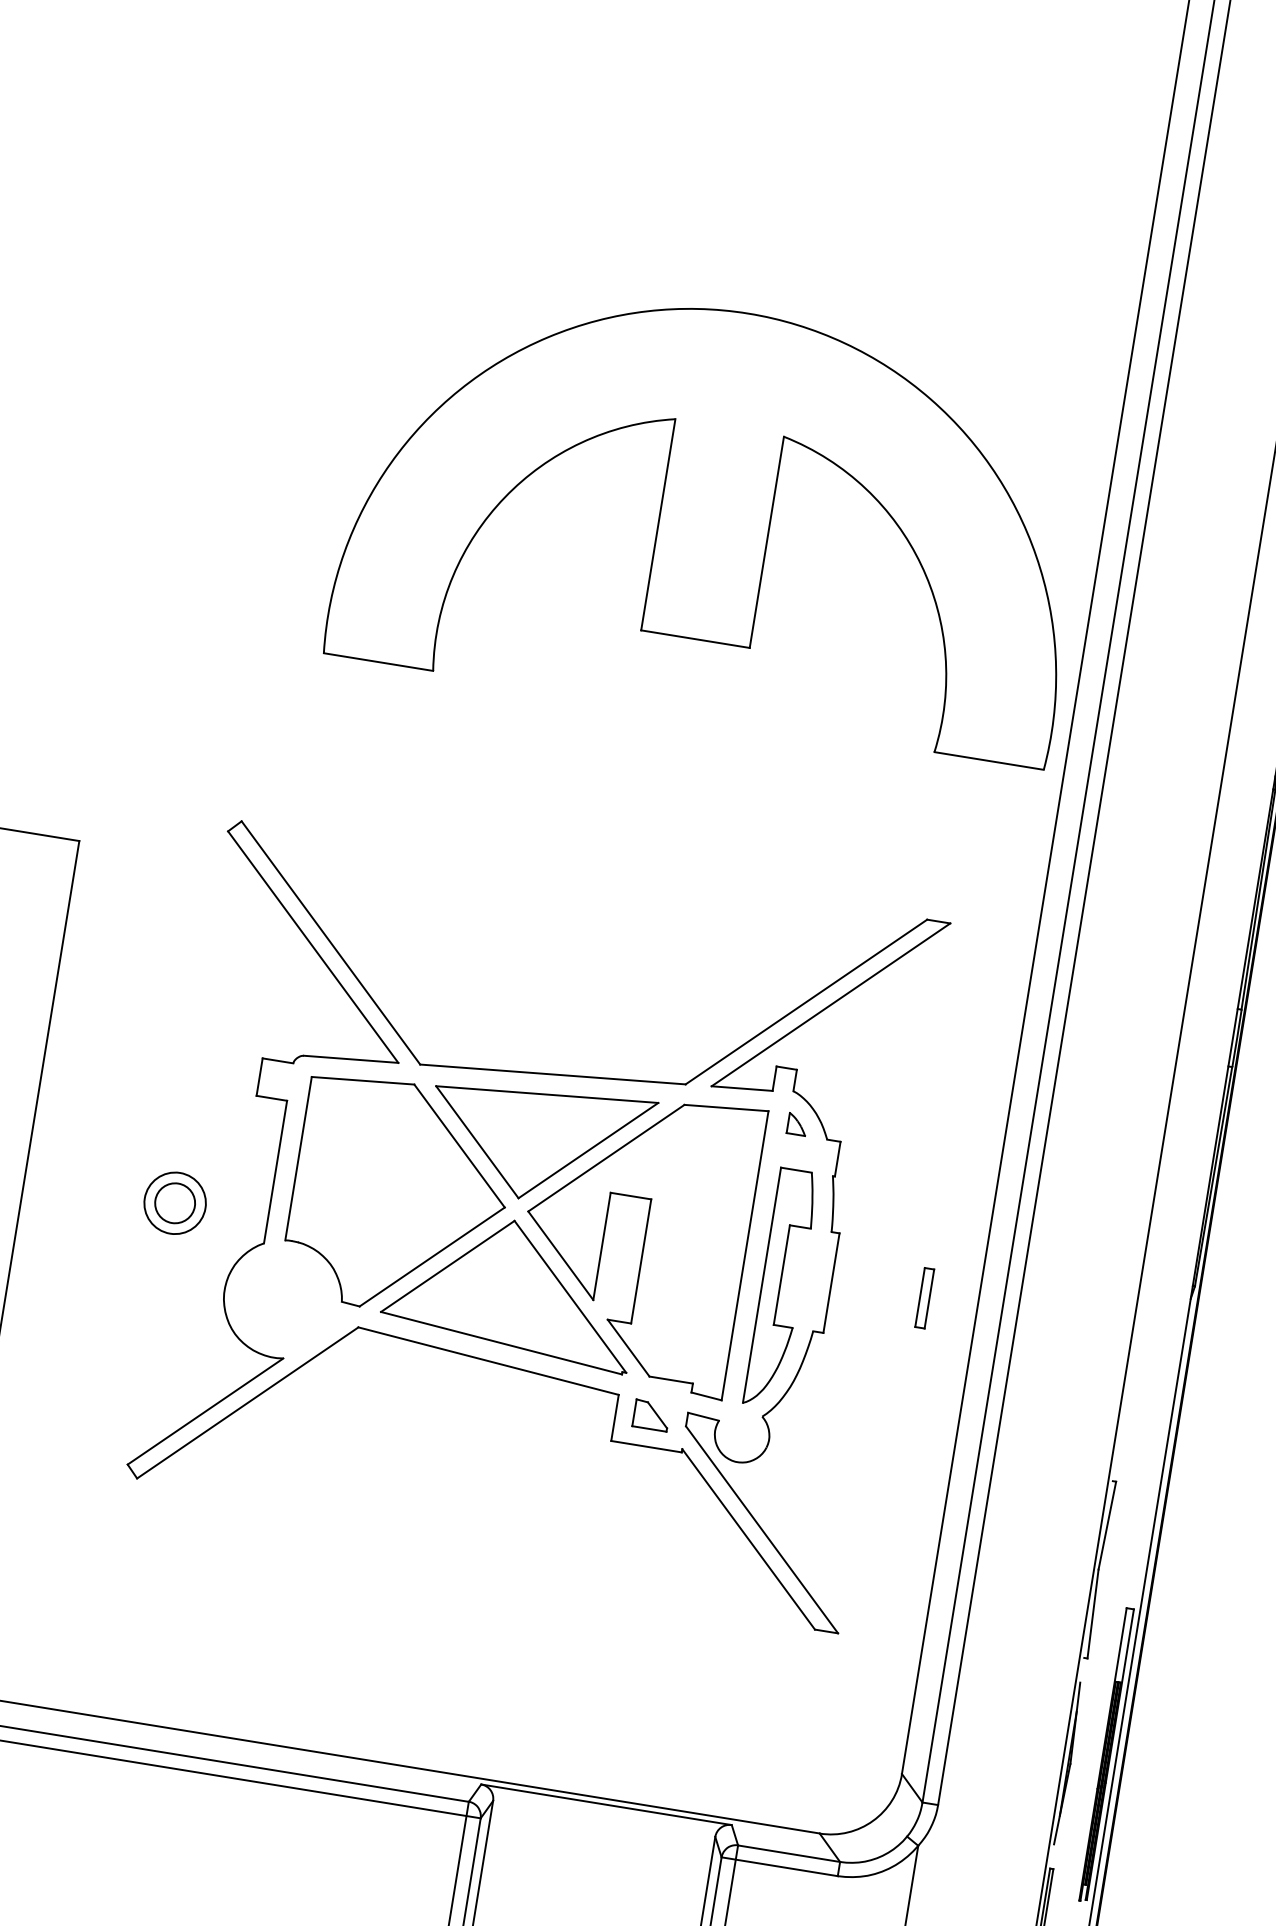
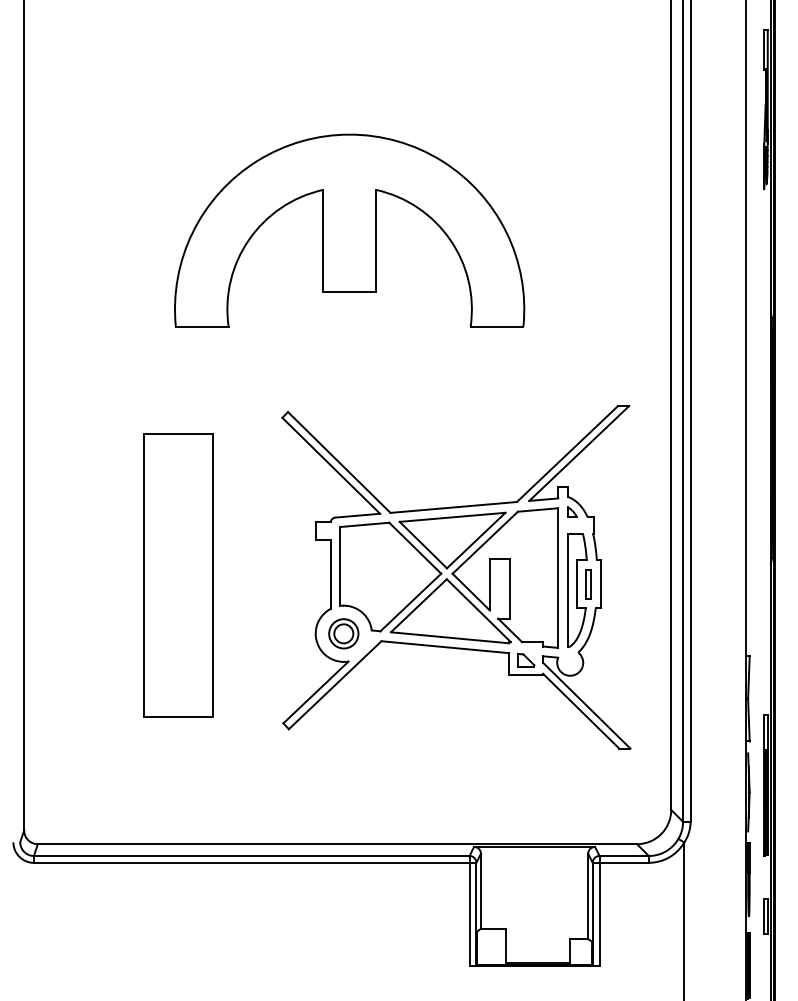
part: (715, 512) -> (349, 230), moved
part: (174, 1202) -> (343, 633), moved
part: (924, 1298) -> (588, 584), moved

